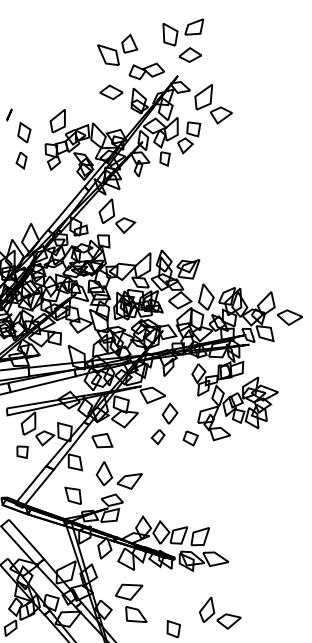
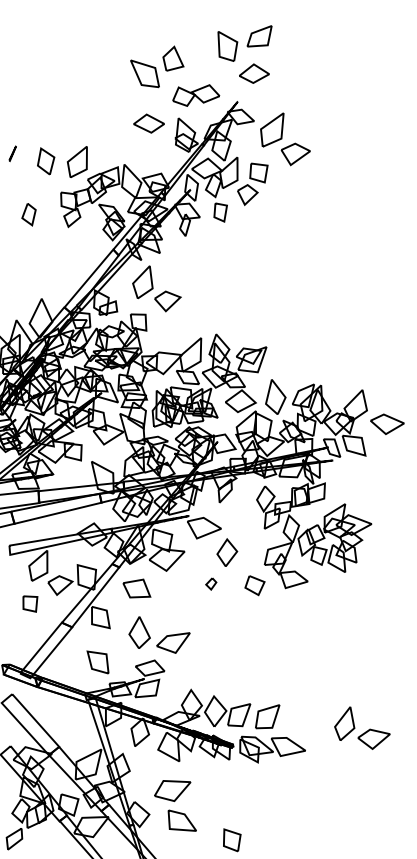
part: (24, 132) -> (46, 161), moved
part: (157, 437) -> (210, 584), size x0.6
part: (219, 612) -> (361, 727), moved

